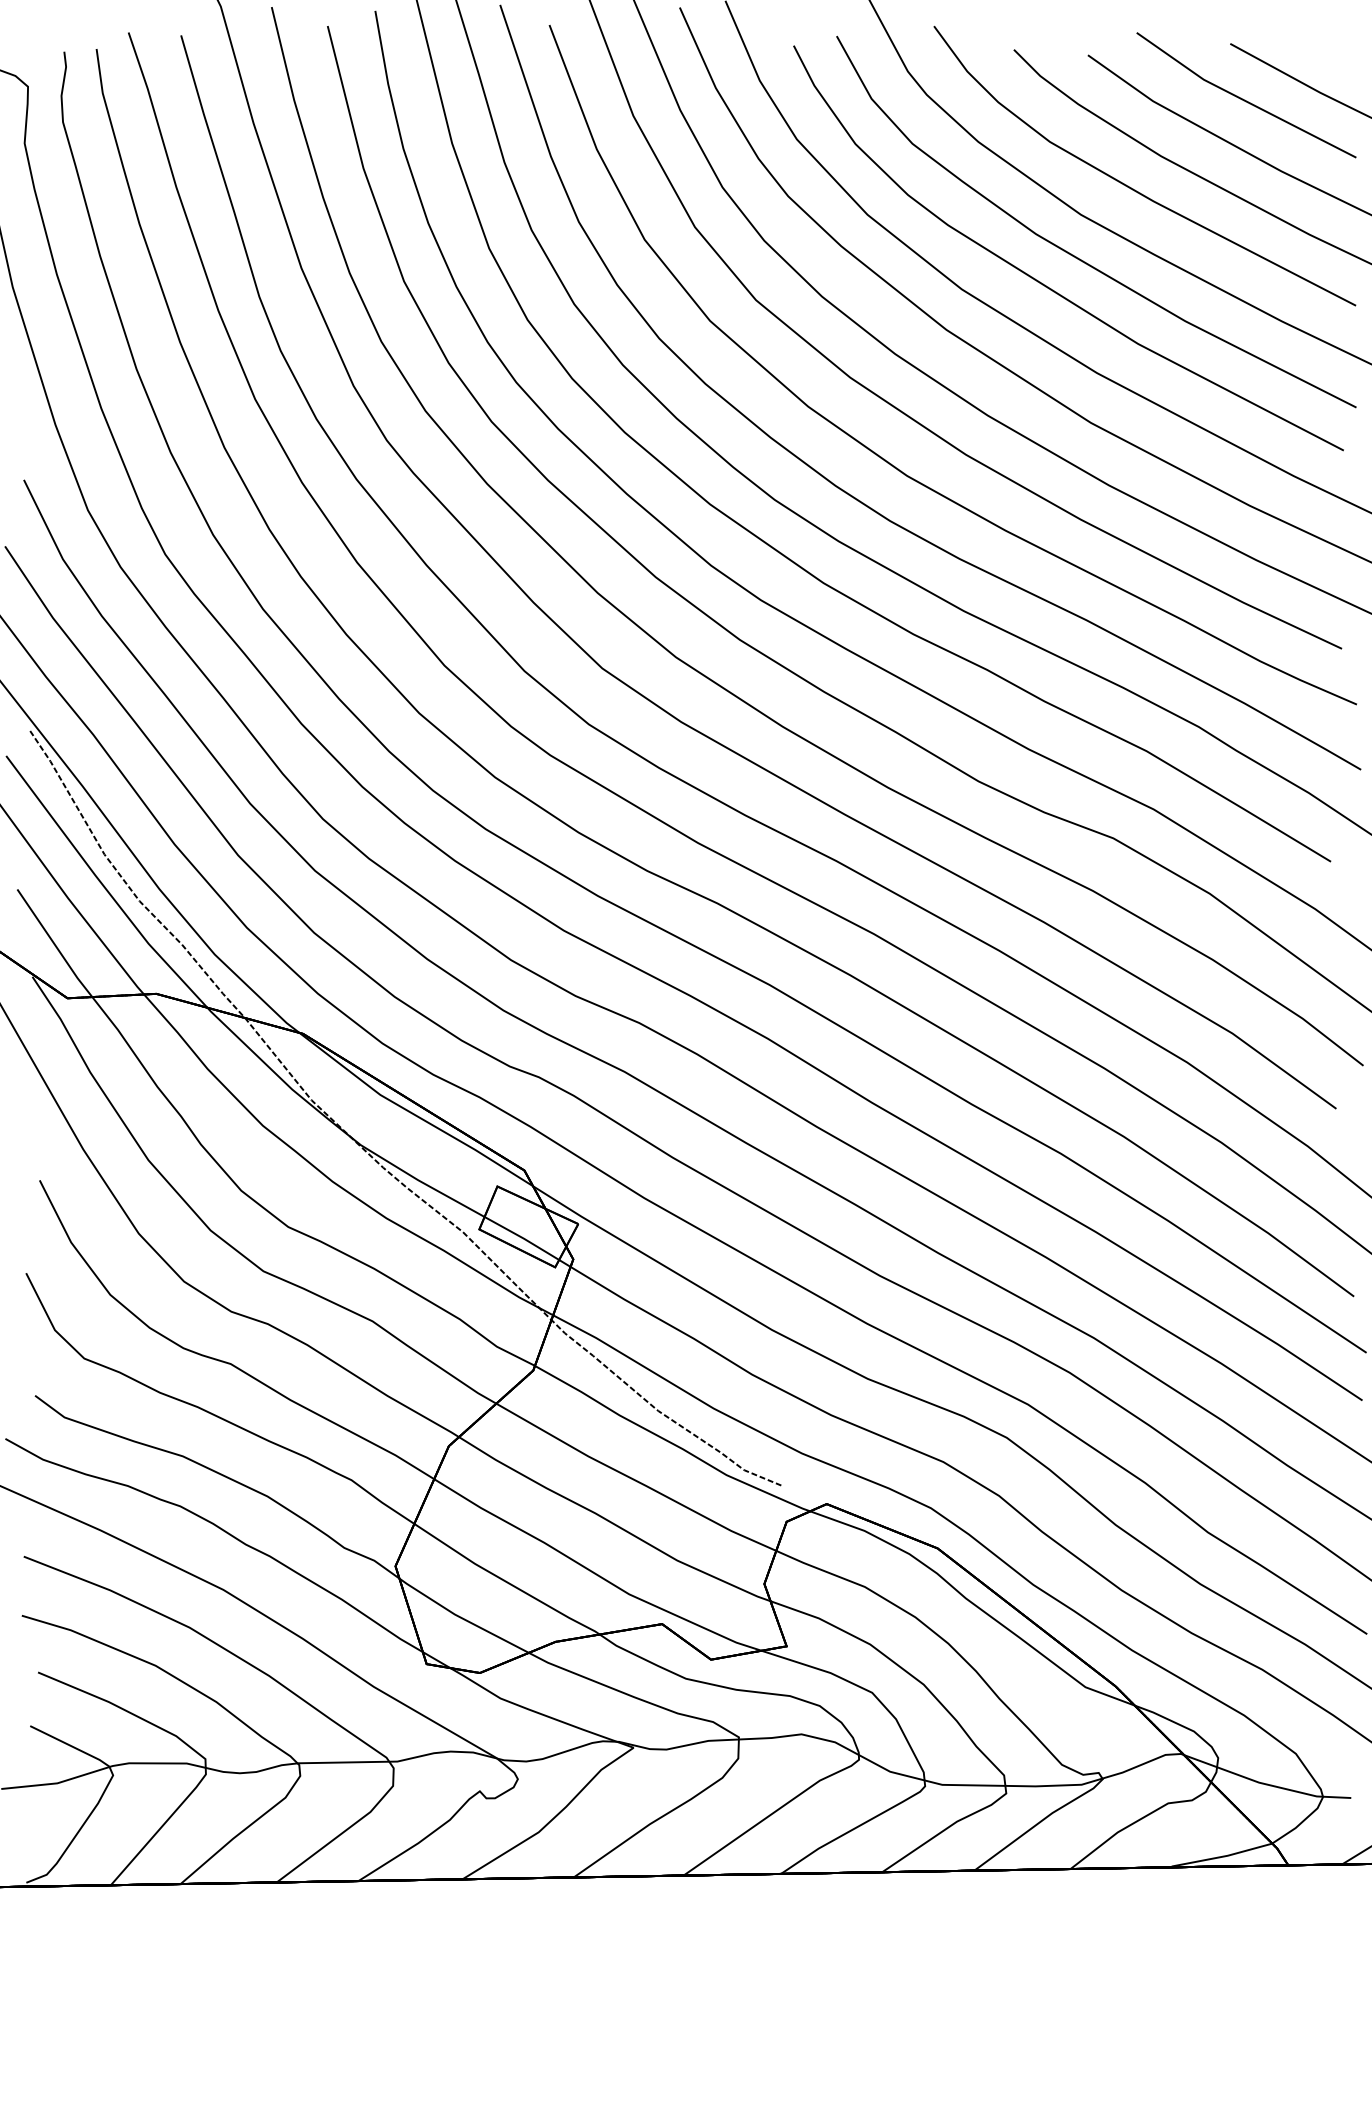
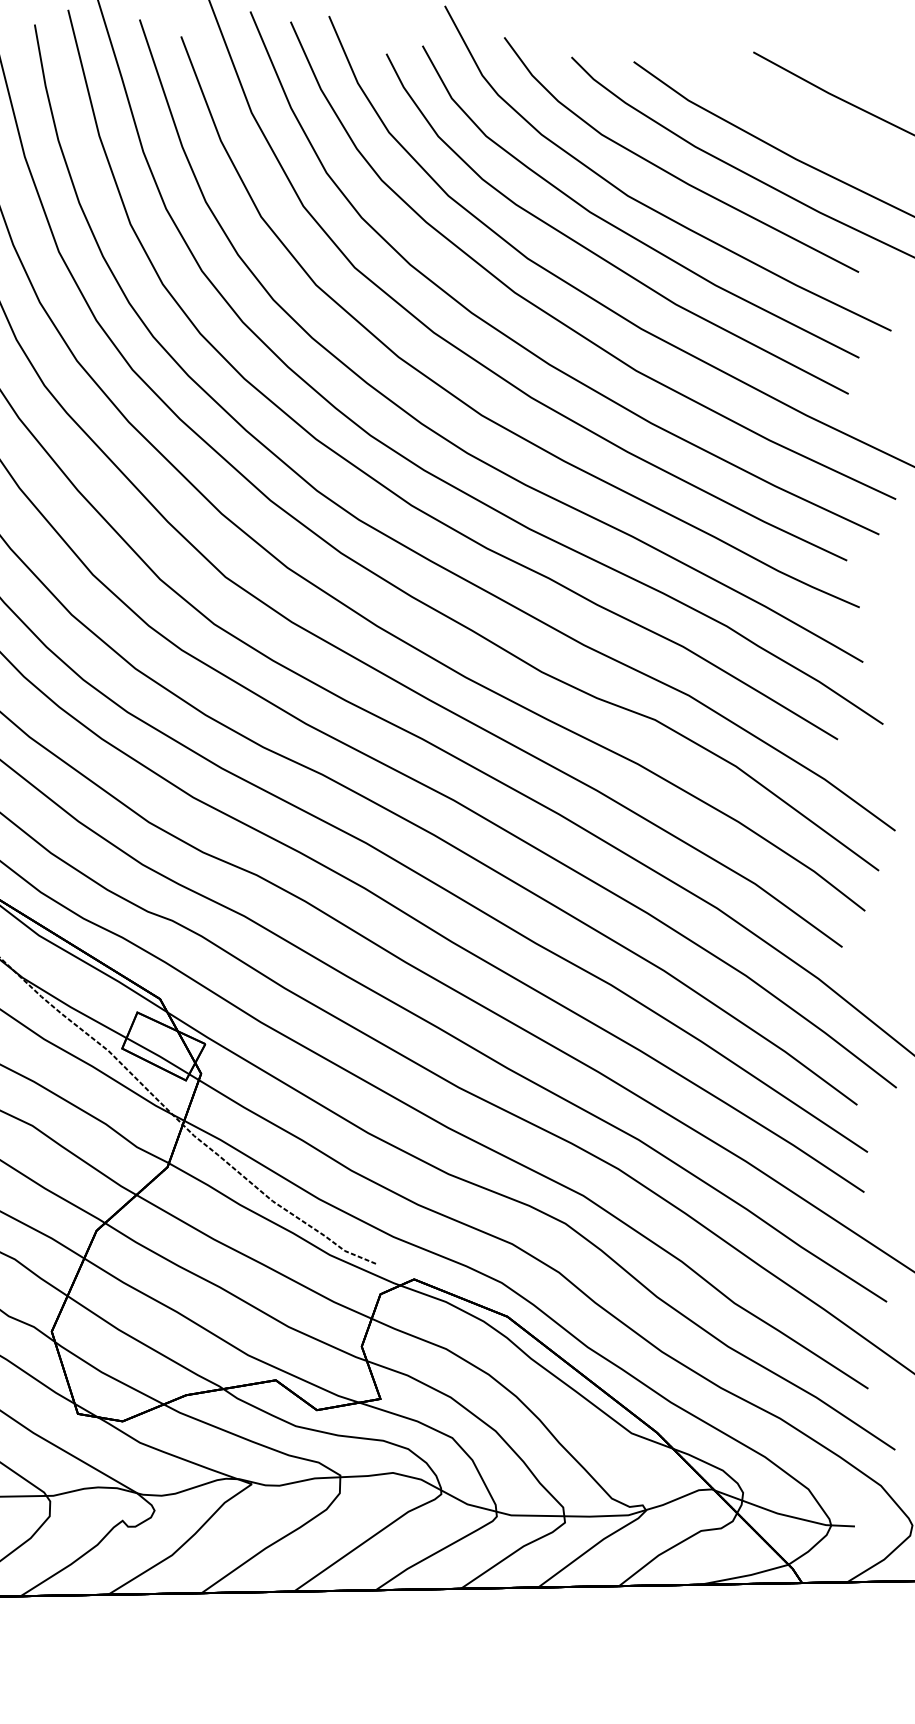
line: (1244, 99) -> (765, 99), removed

